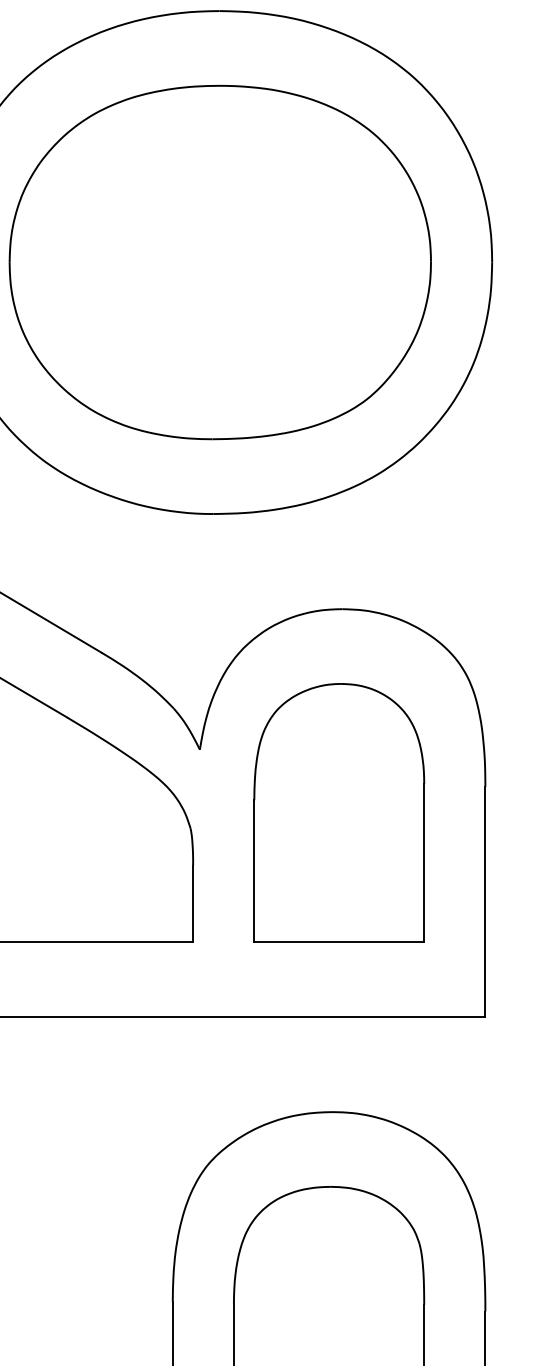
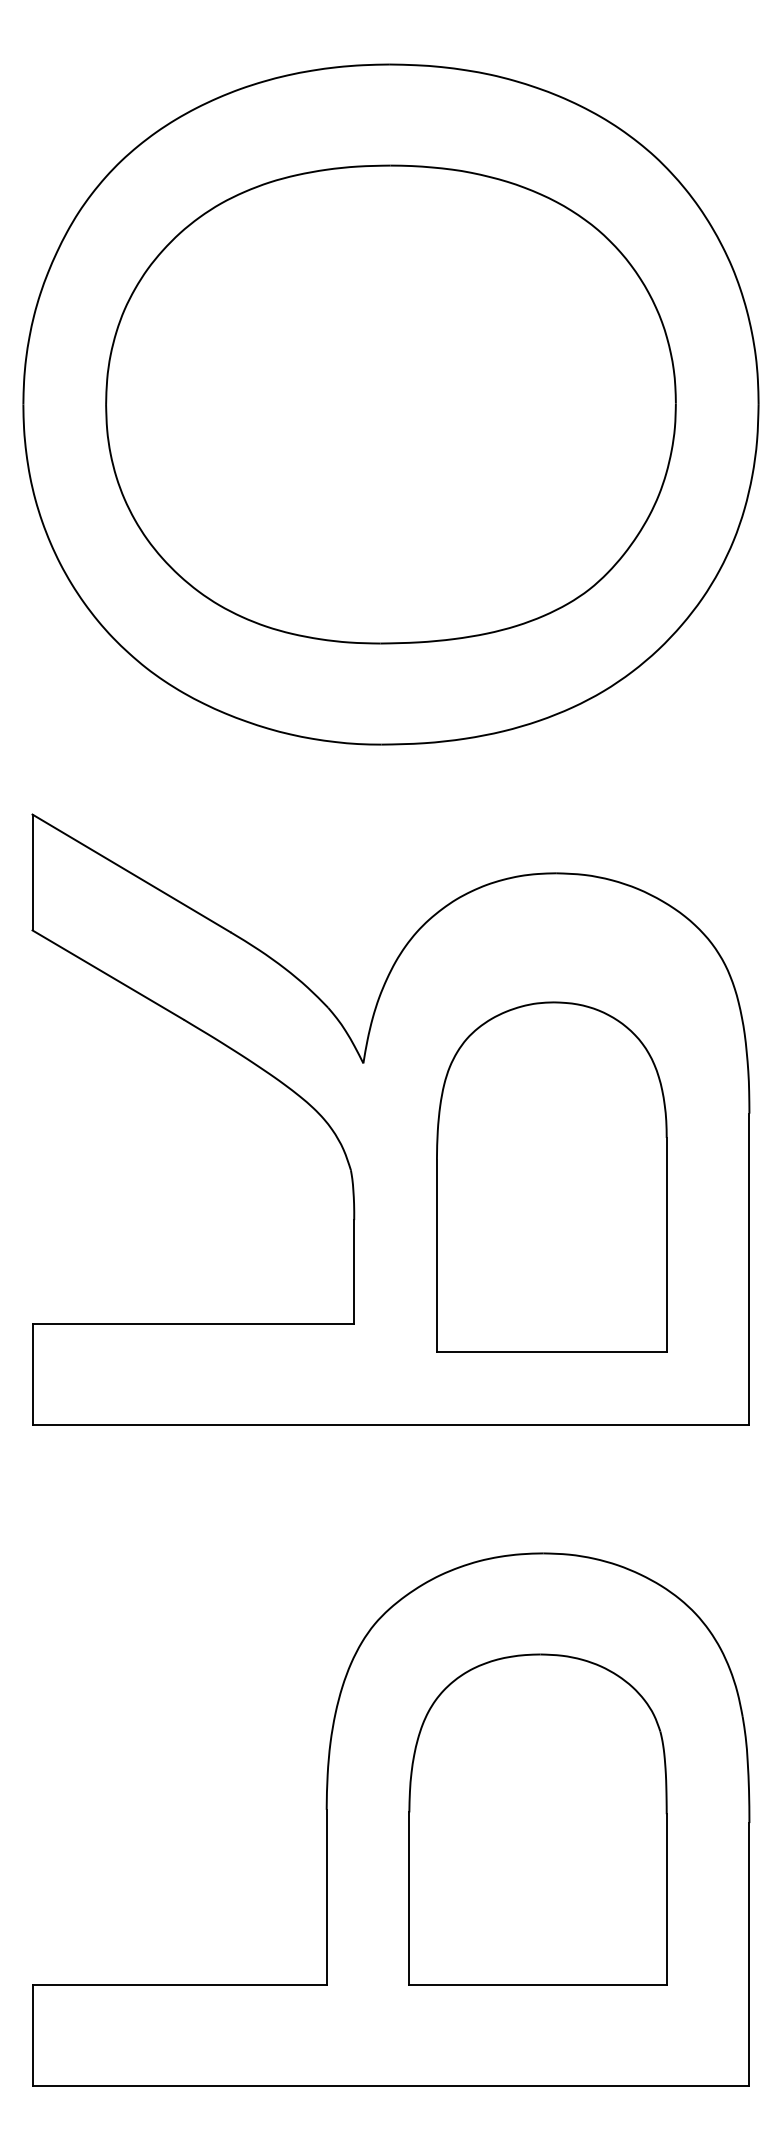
part: (339, 812) -> (551, 1176), moved

